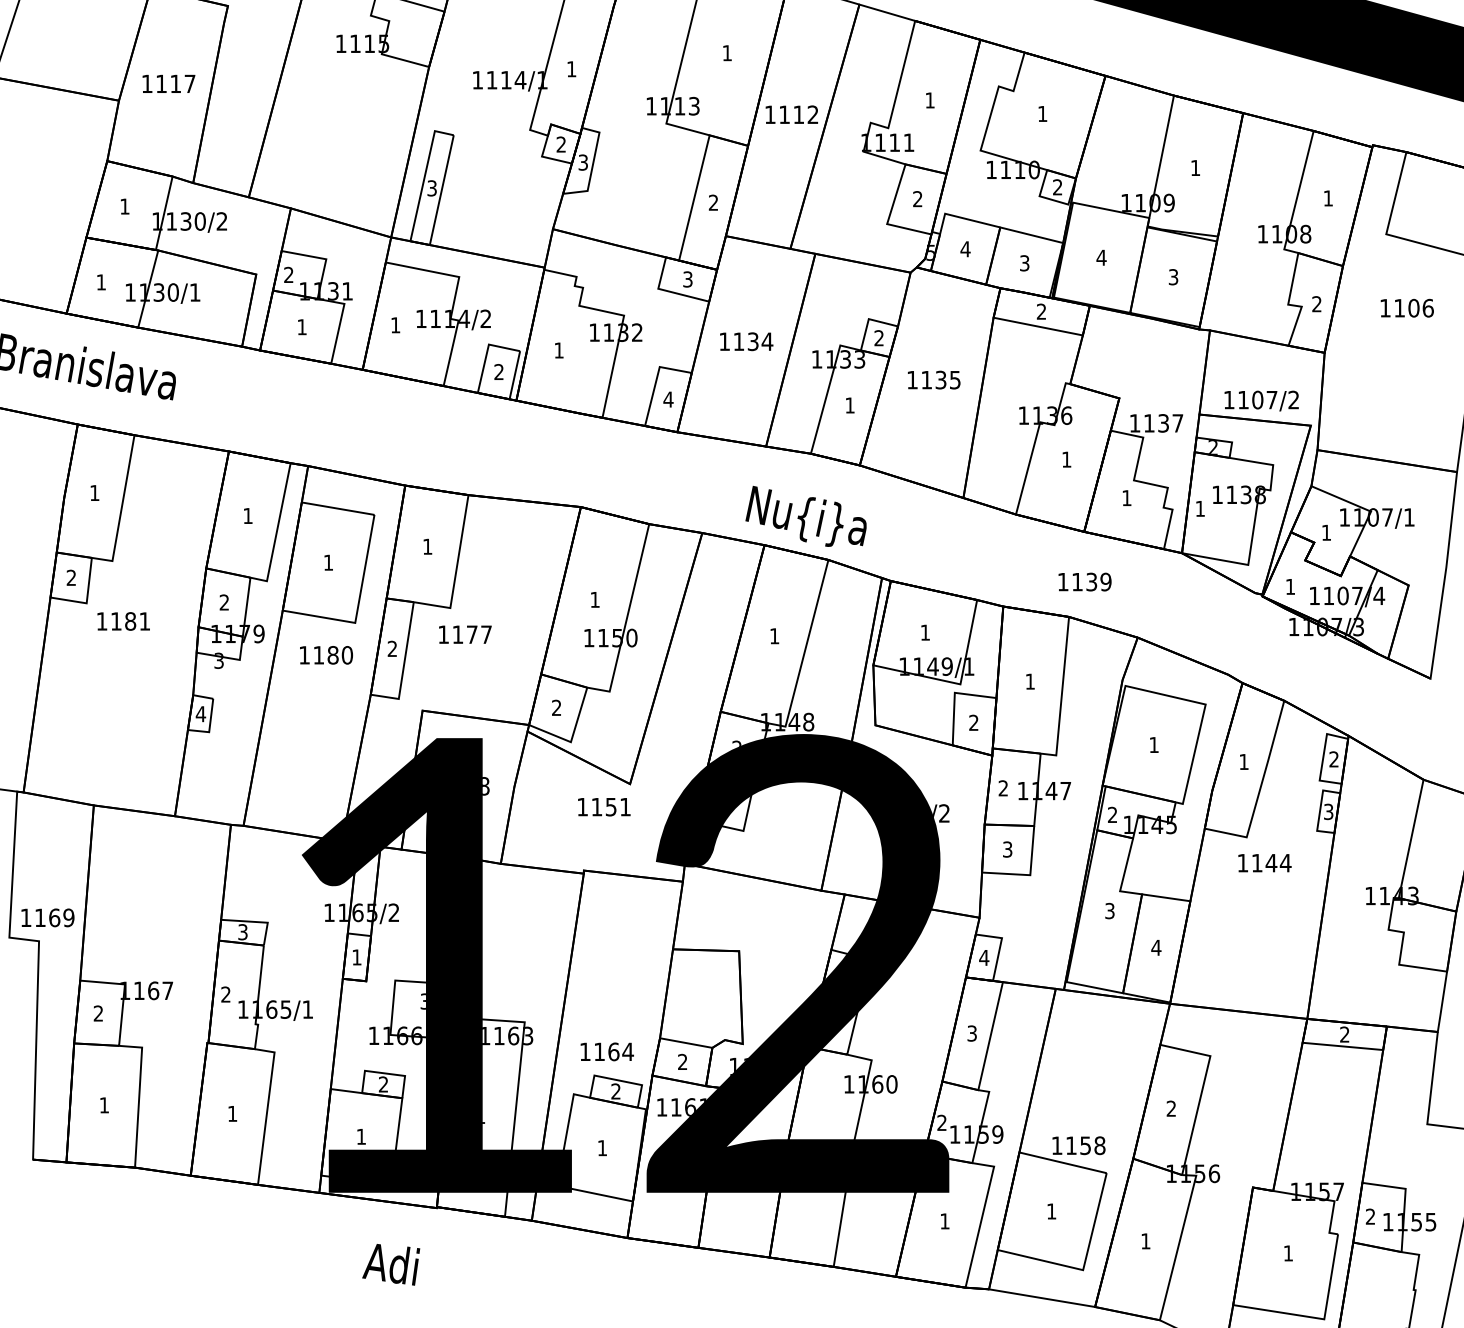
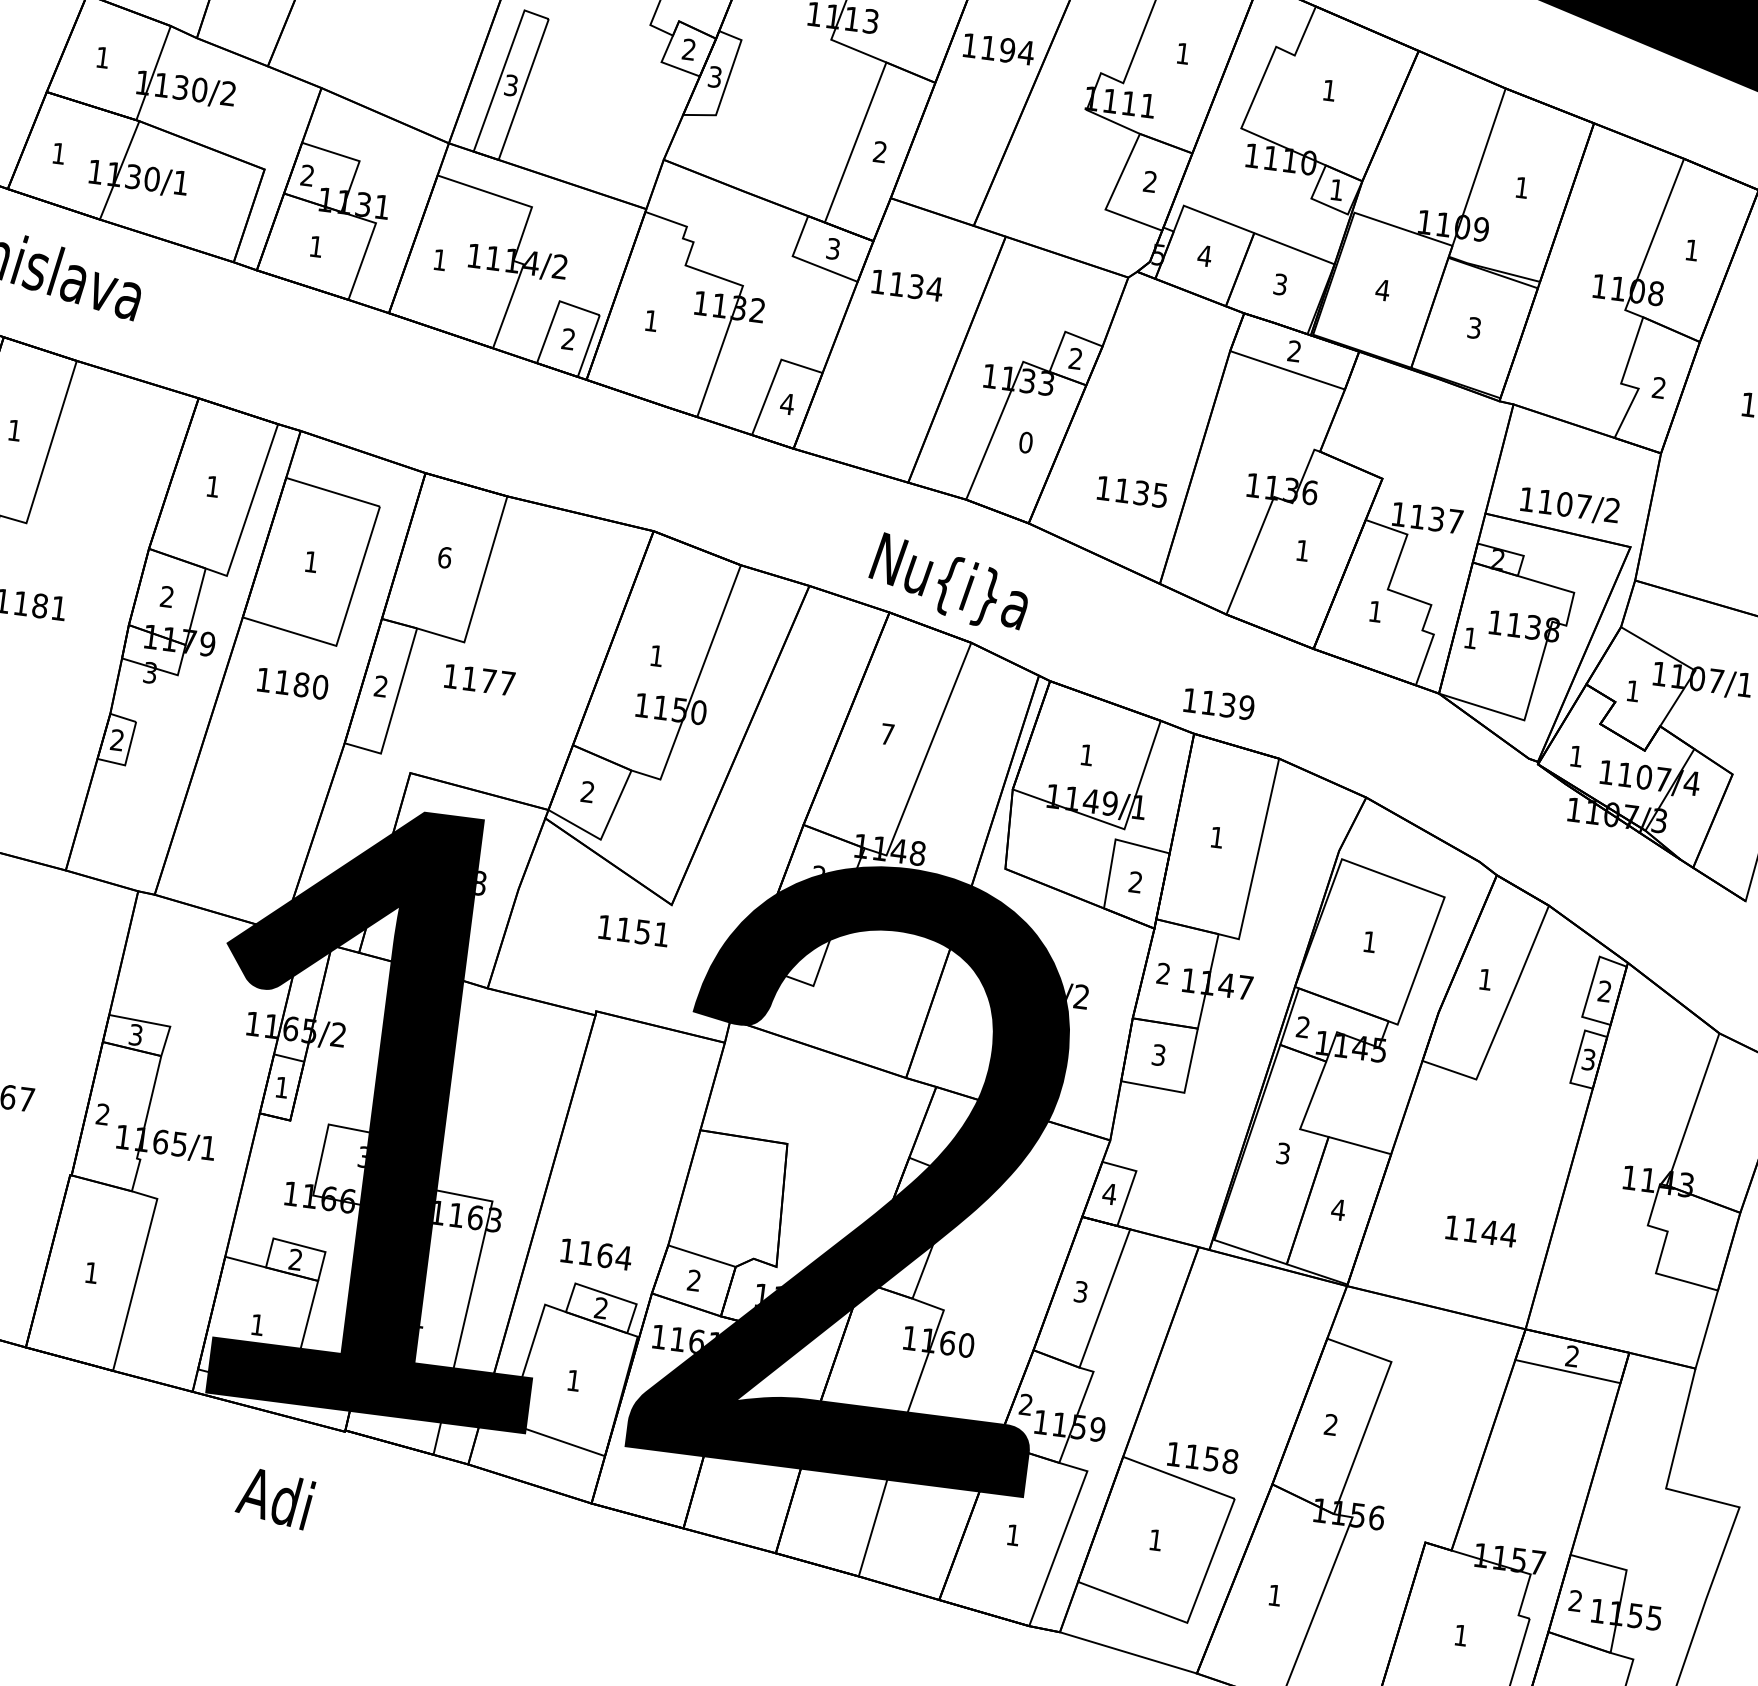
text: (805, 114) -> (1016, 51), 1112 -> 1194
text: (1057, 187) -> (1336, 190), 2 -> 1
text: (746, 341) -> (907, 285), moved
text: (934, 379) -> (1132, 491), moved
text: (849, 405) -> (1025, 442), 1 -> 0
text: (427, 546) -> (444, 557), 1 -> 6
text: (1084, 581) -> (1218, 703), moved
text: (774, 636) -> (887, 734), 1 -> 7
text: (200, 714) -> (116, 740), 4 -> 2
text: (1264, 863) -> (1480, 1231), moved

